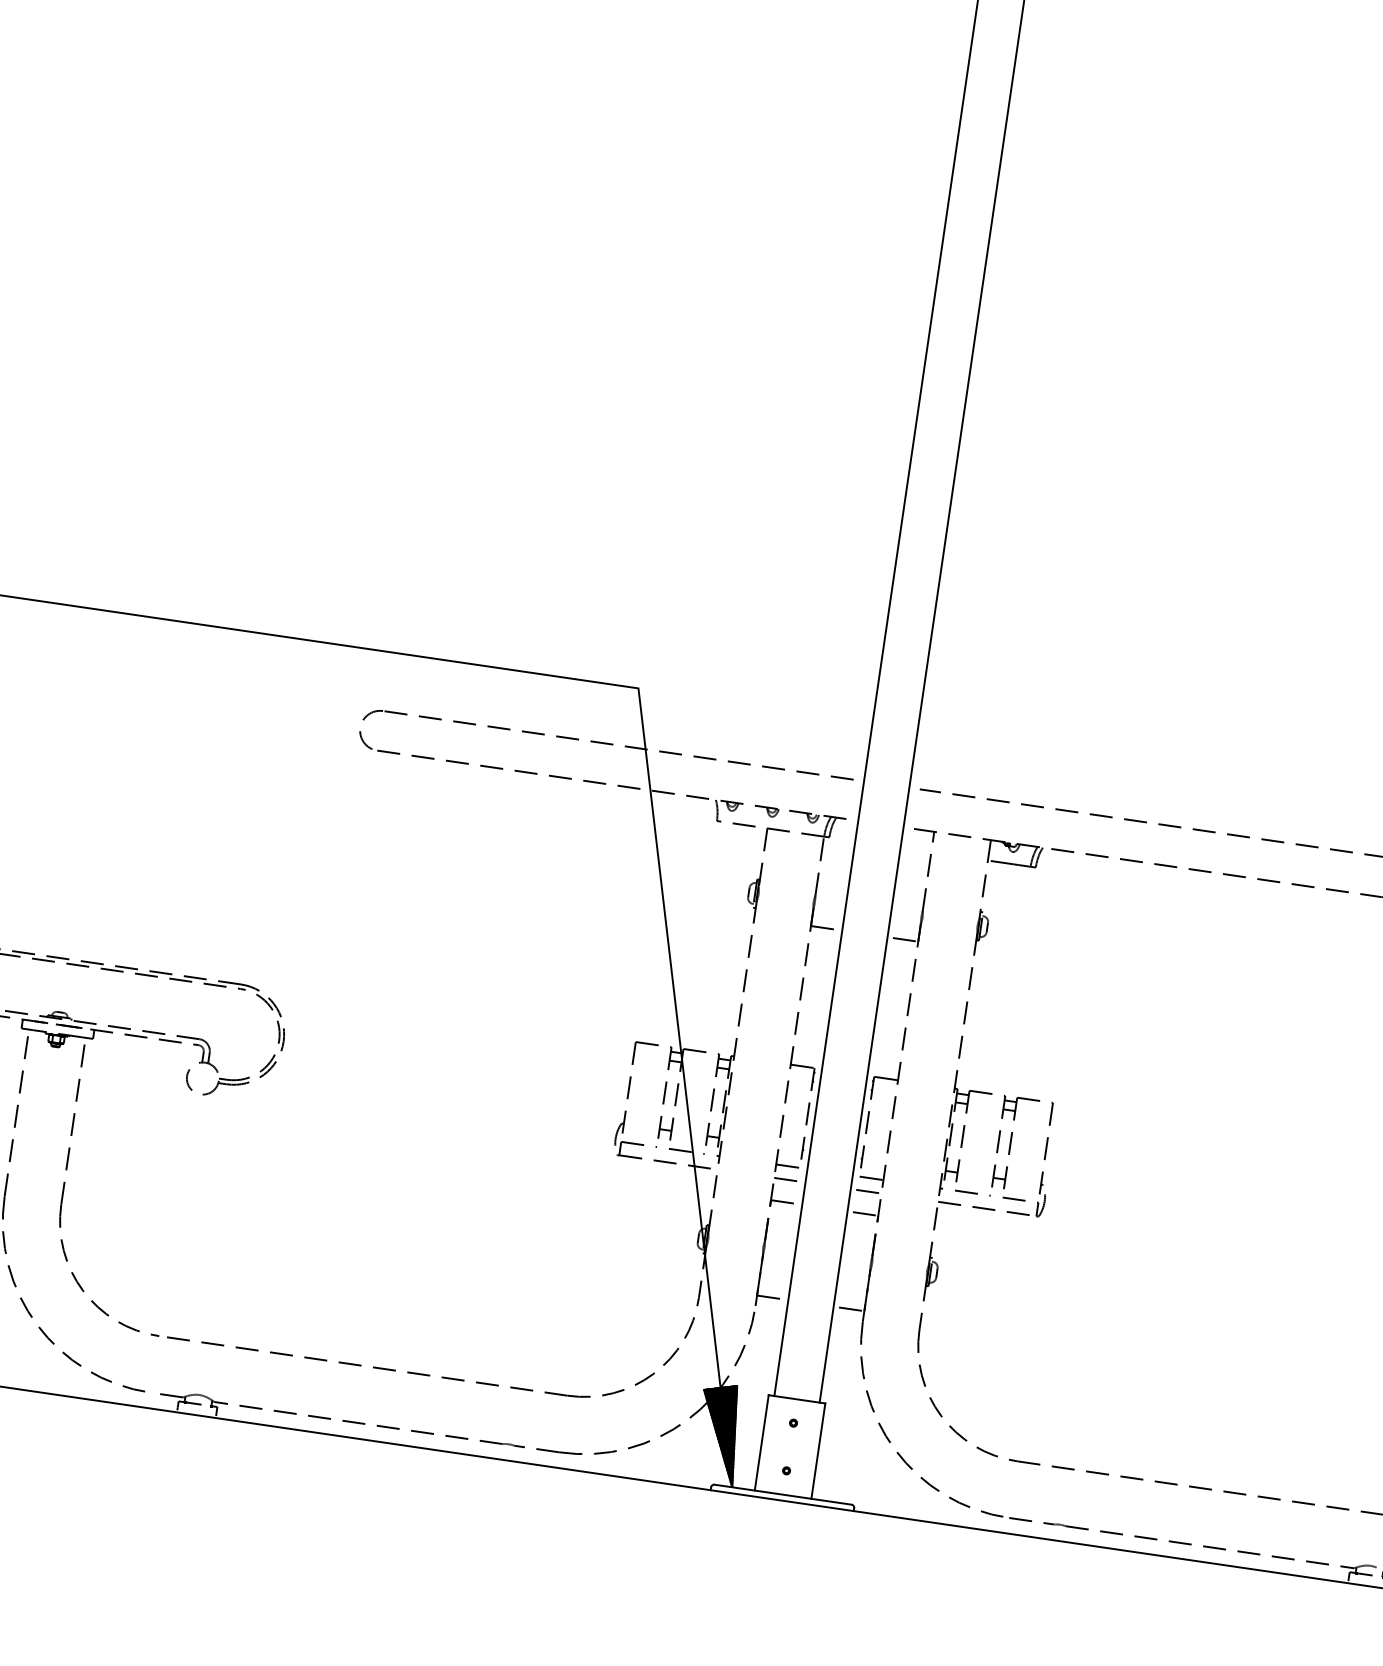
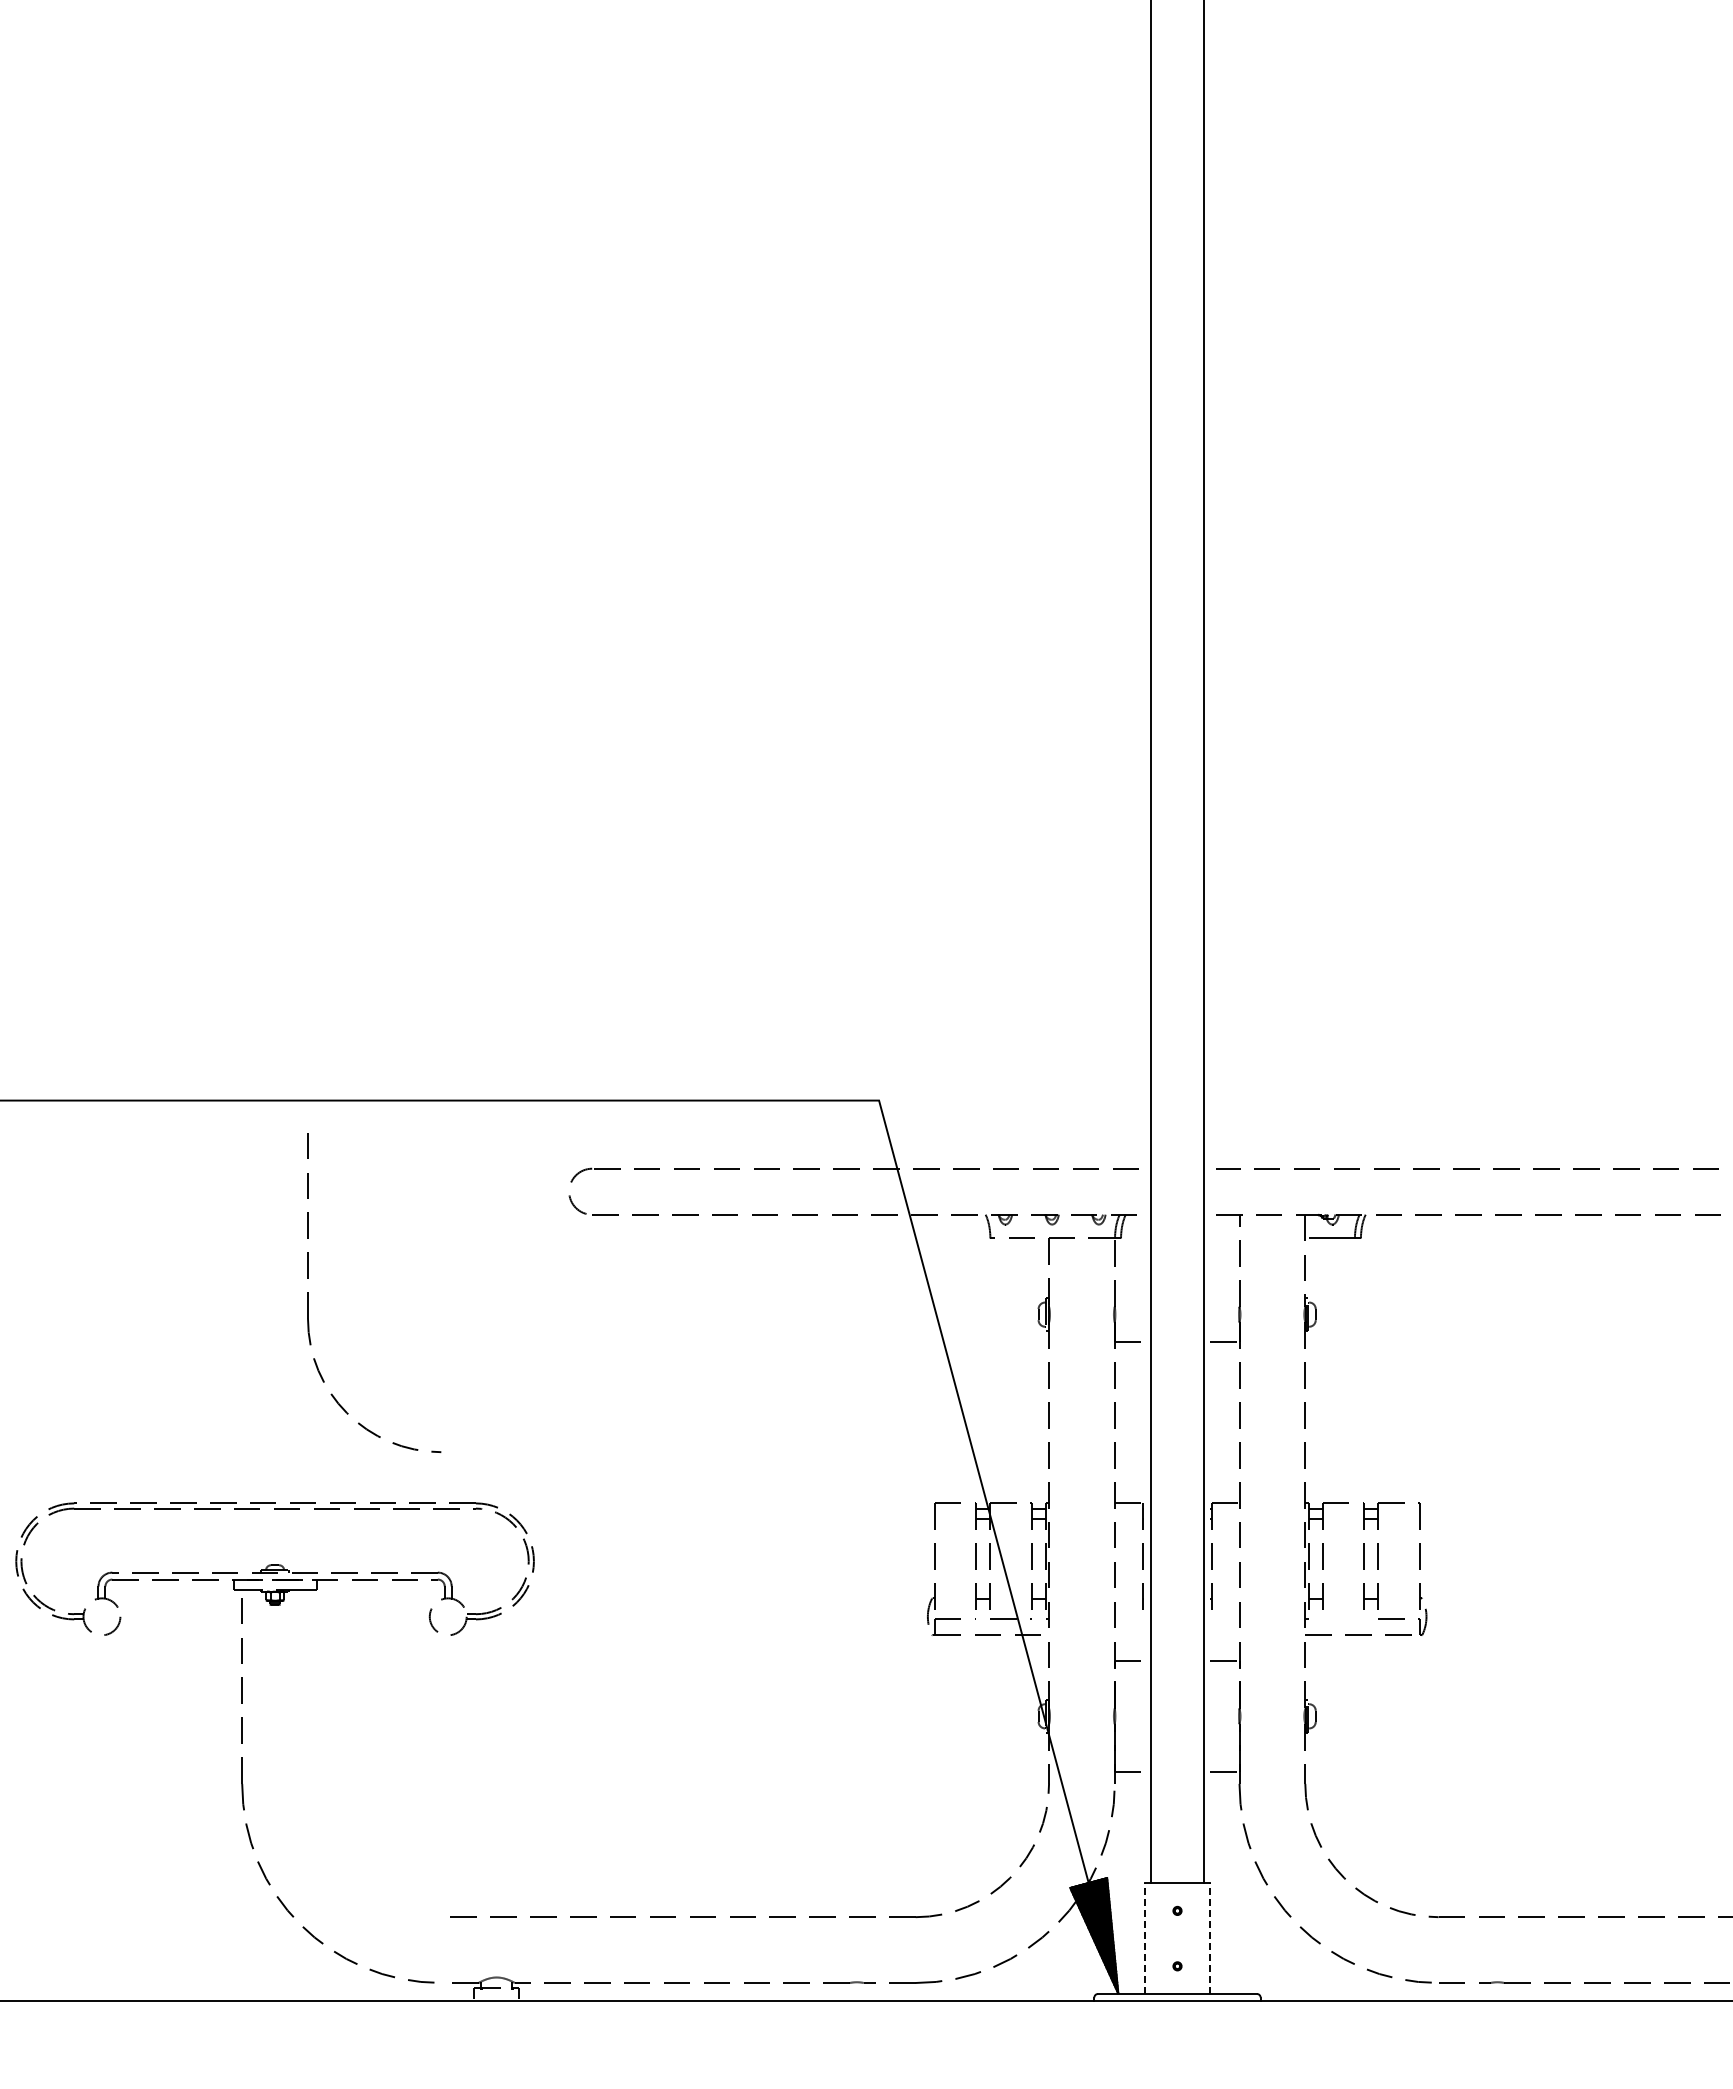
line: (787, 1166) -> (1128, 1619), removed
line: (871, 1178) -> (1225, 1619), removed
line: (786, 1180) -> (1129, 1635), removed
part: (65, 1182) -> (308, 1292), moved
line: (868, 1192) -> (1224, 1635), removed
line: (973, 1192) -> (1343, 1618), removed
line: (761, 1442) -> (1144, 1938), solid -> dashed
line: (818, 1451) -> (1210, 1938), solid -> dashed

